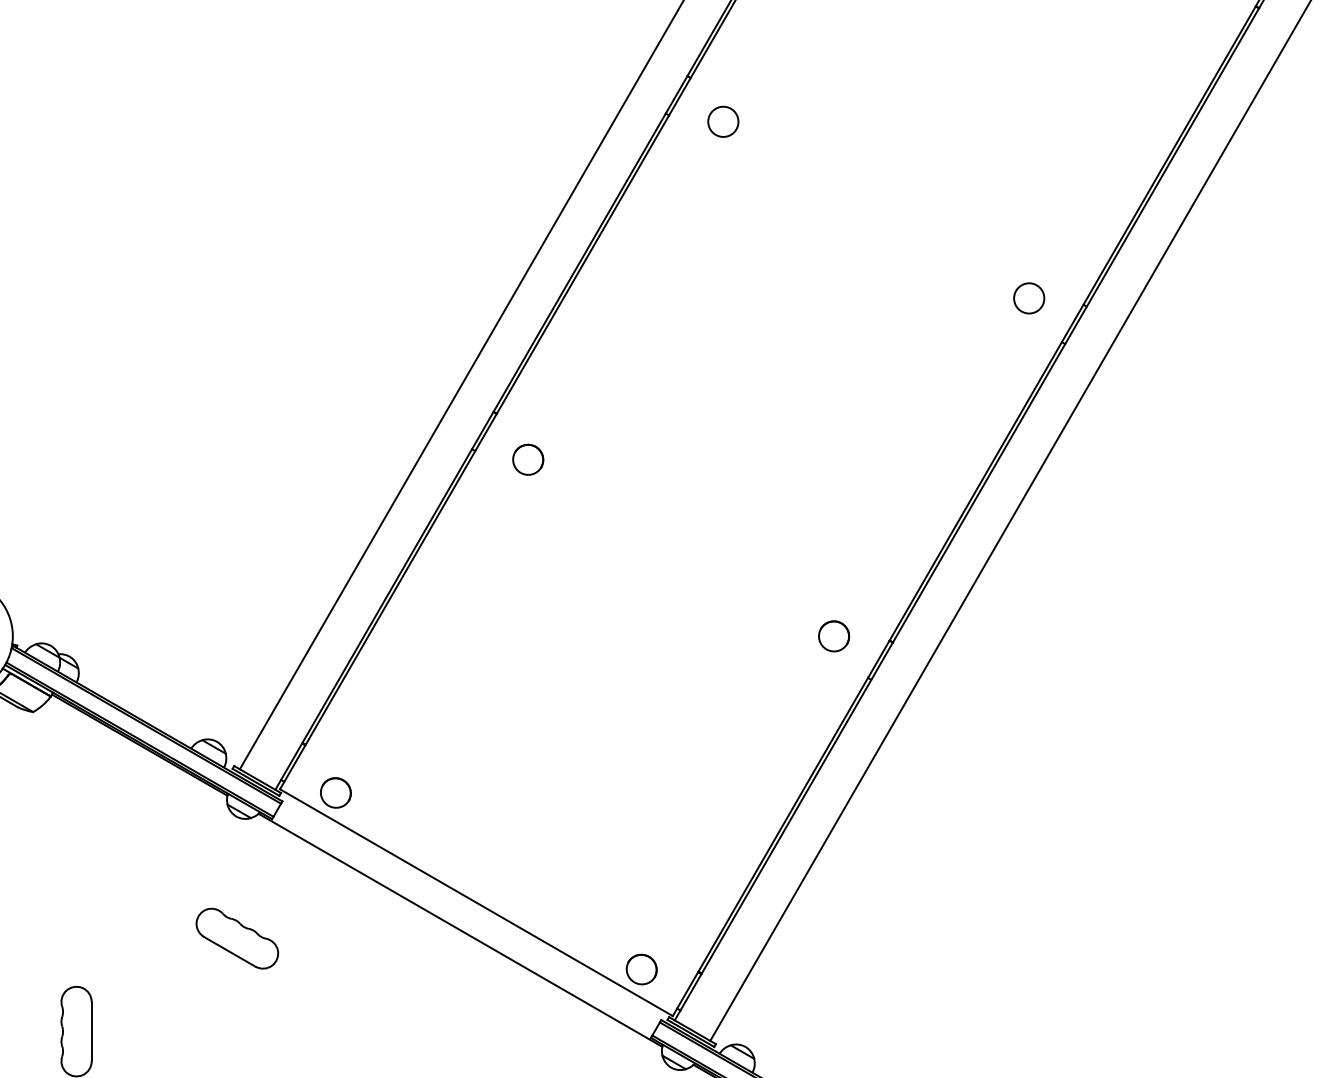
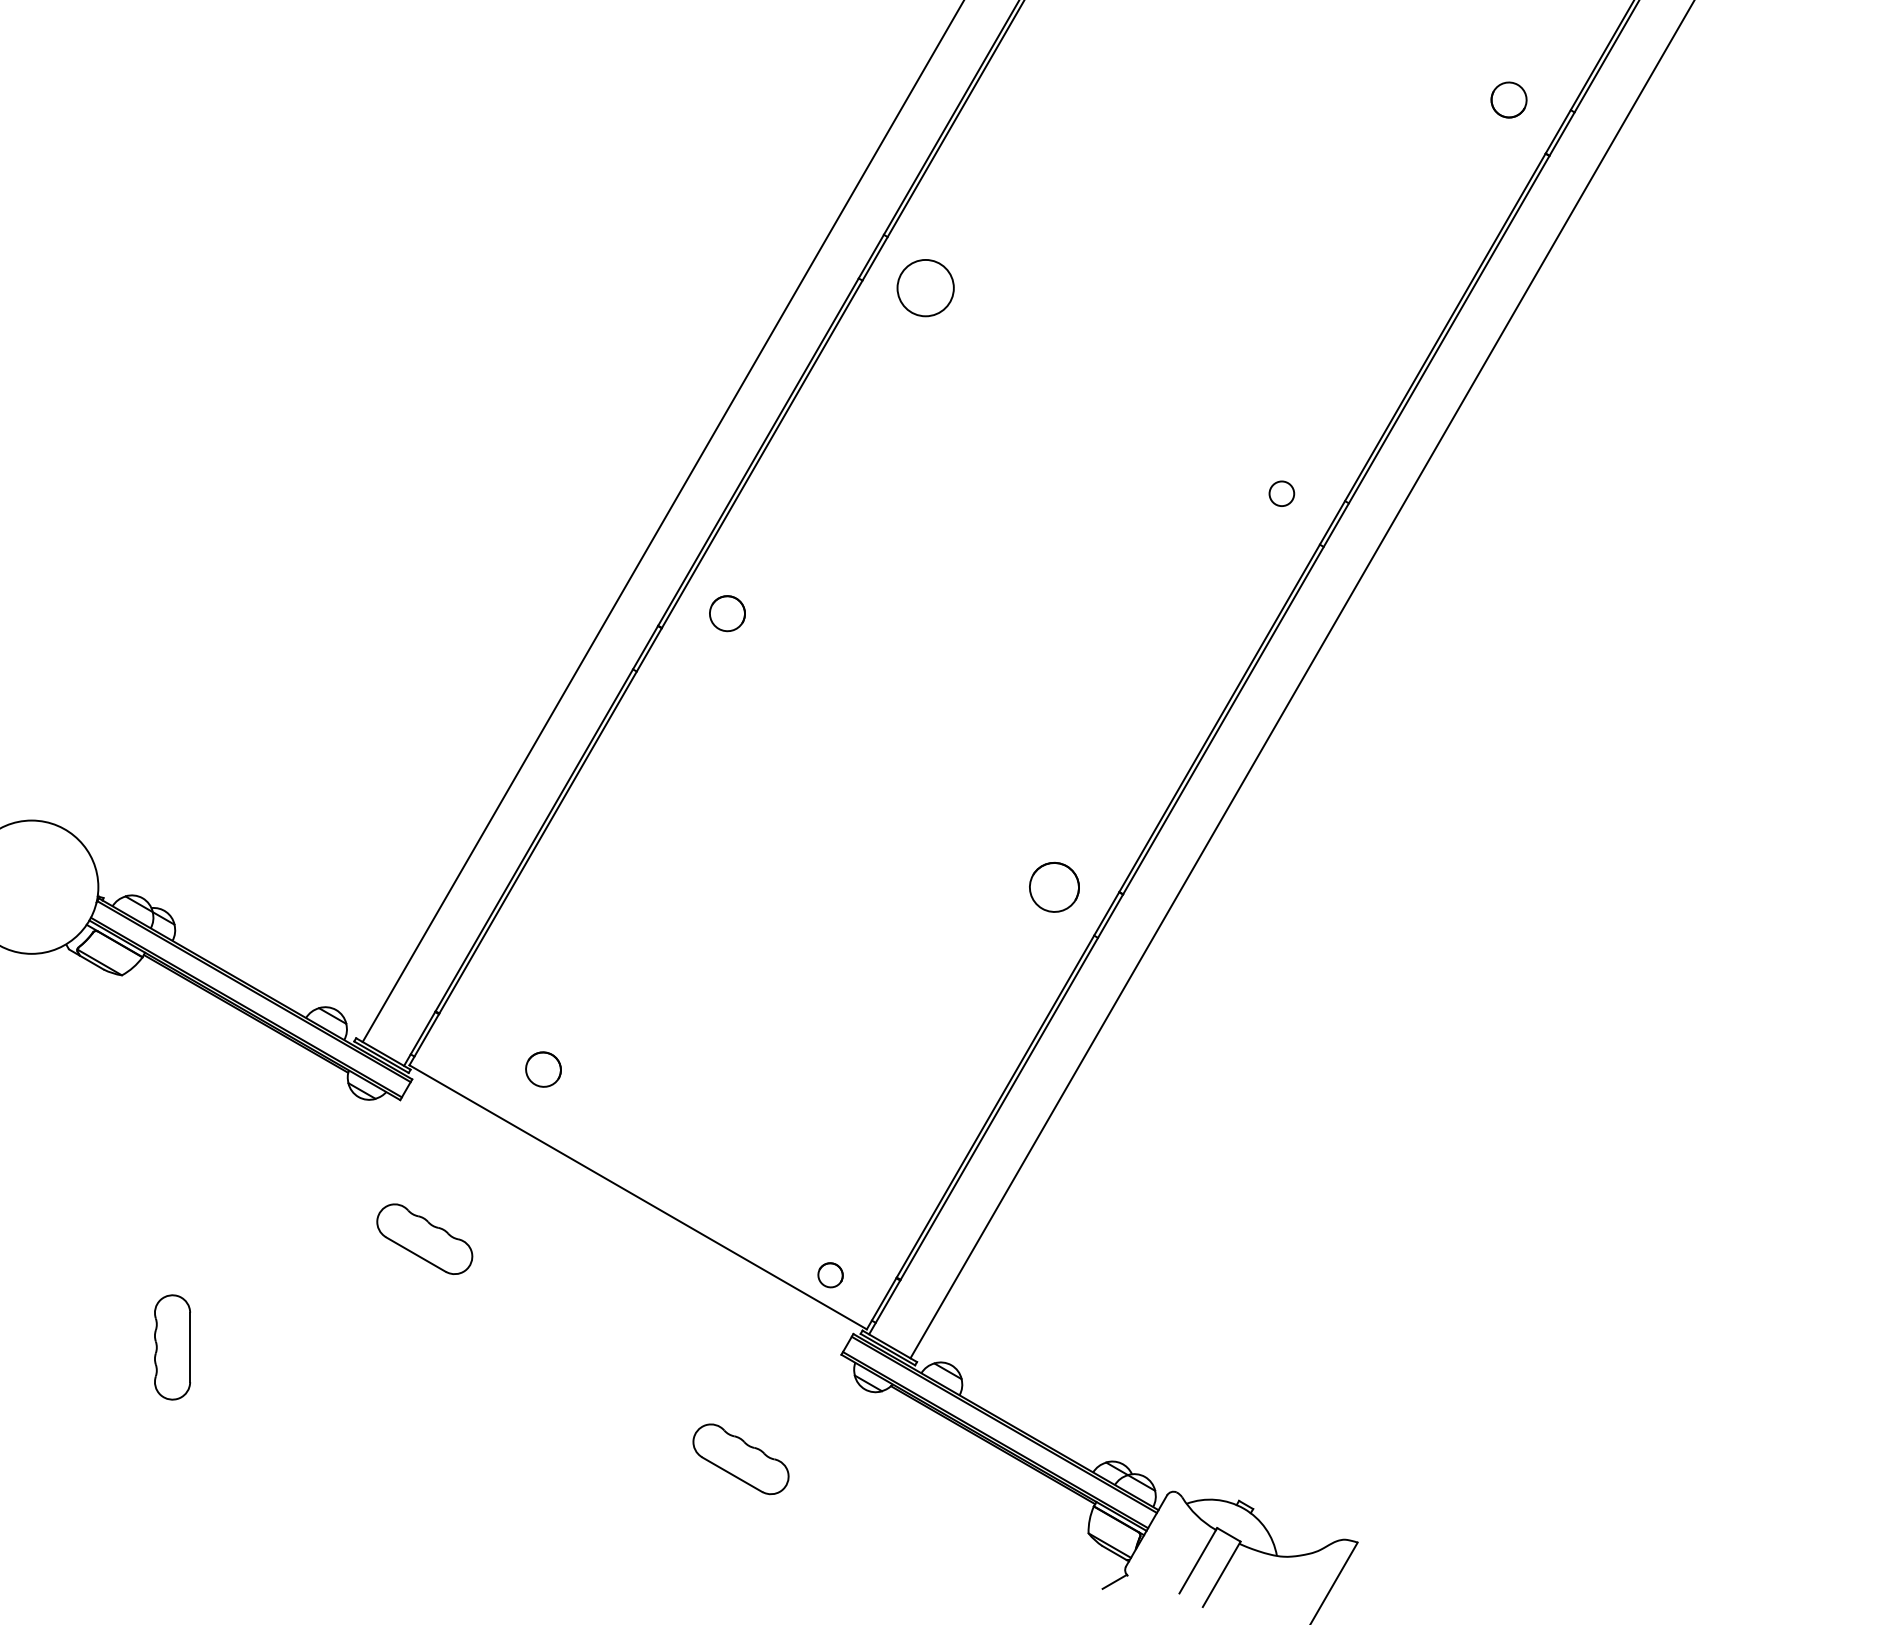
circle: (723, 121) -> (925, 287), size x1.6
circle: (1028, 298) -> (1281, 493), size x0.7
part: (528, 459) -> (727, 613), moved
part: (833, 635) -> (1054, 886), size x1.4
part: (335, 792) -> (543, 1069), moved
line: (460, 930) -> (619, 1229), removed
part: (237, 938) -> (424, 1238), moved
part: (641, 969) -> (830, 1275), size x0.7

